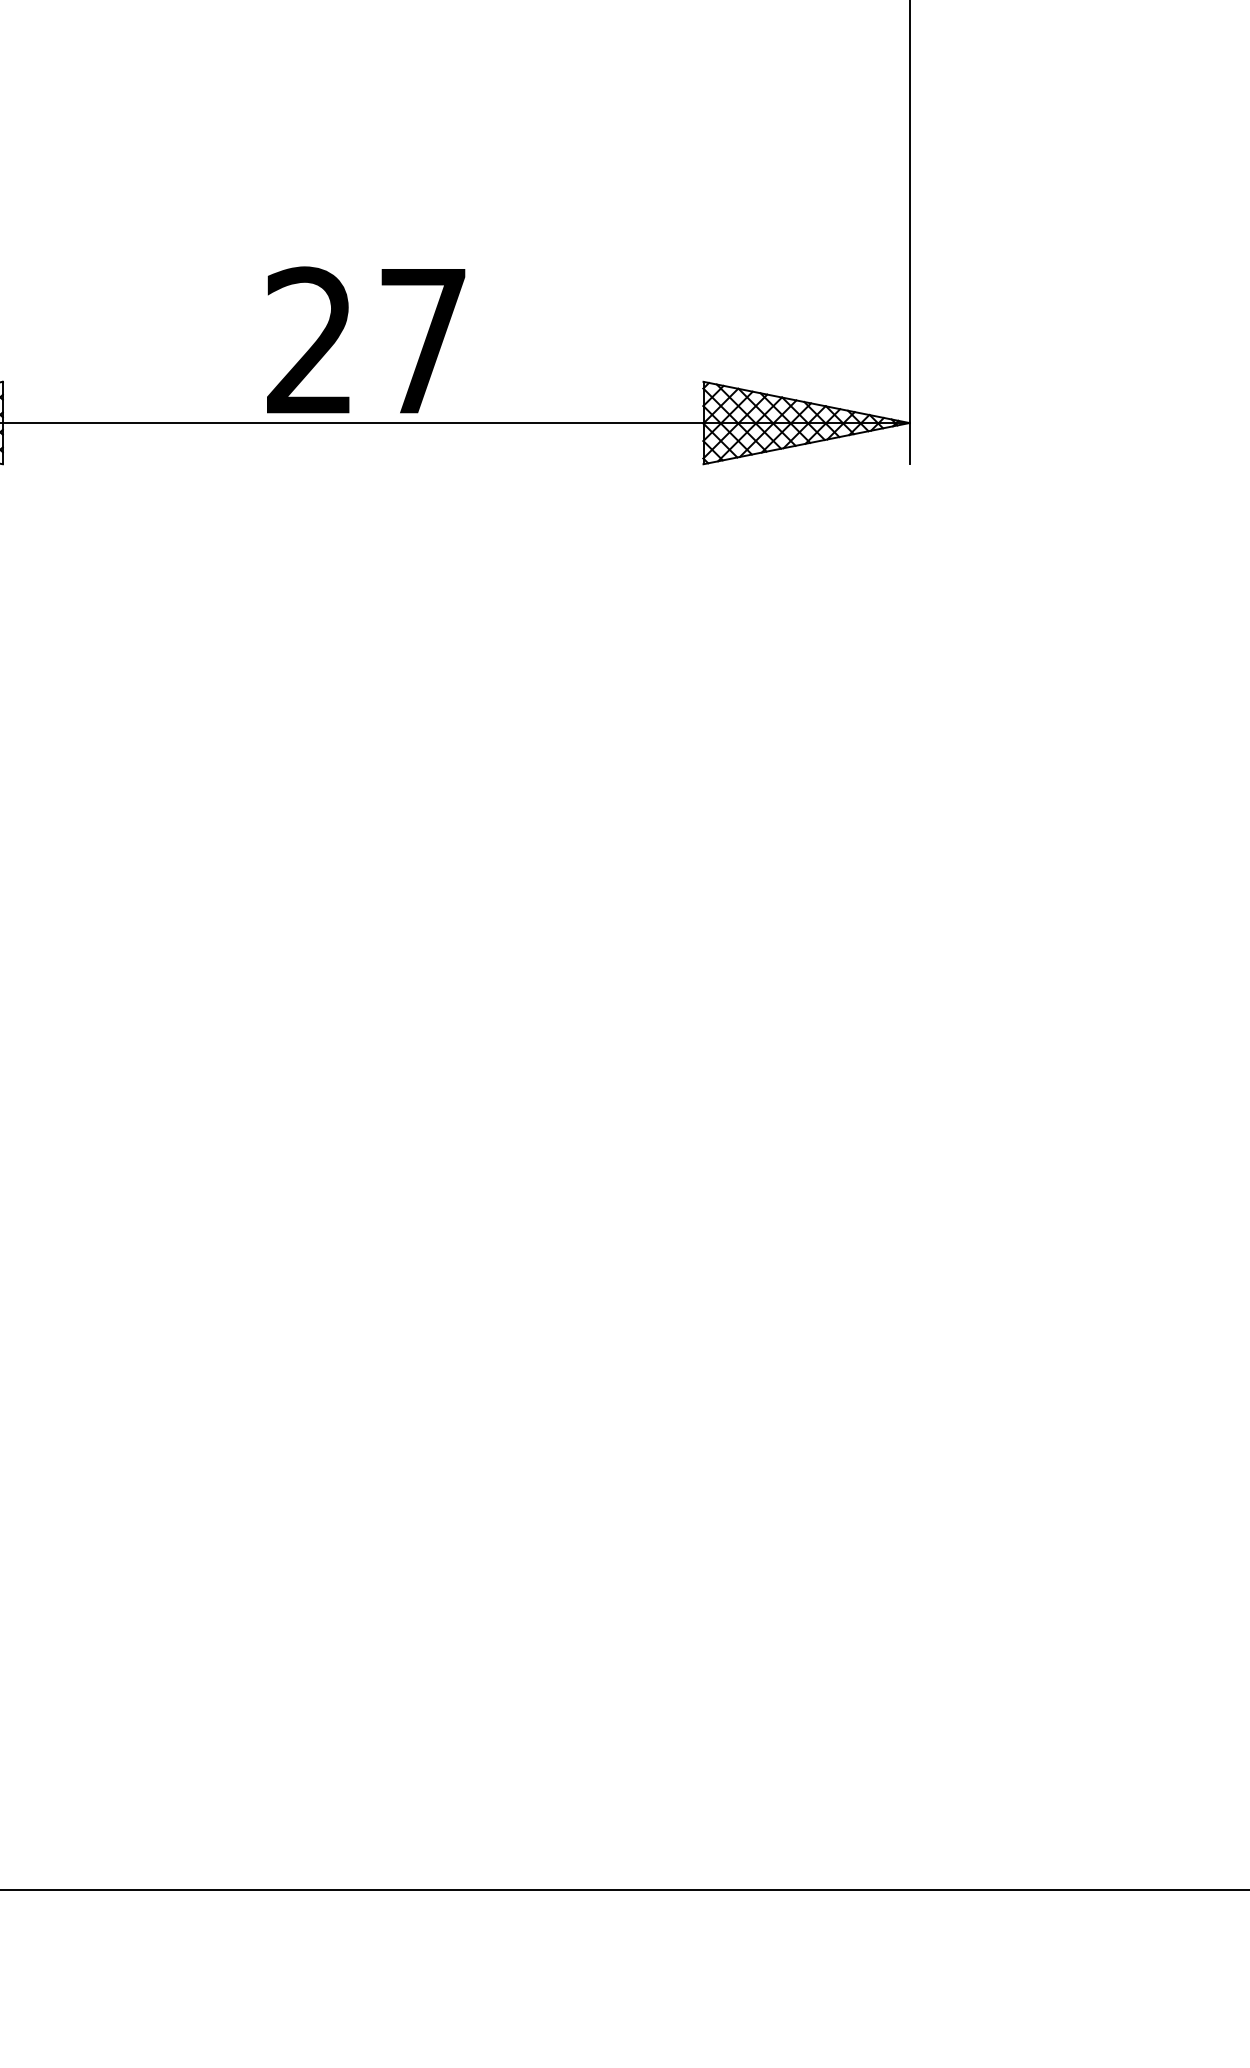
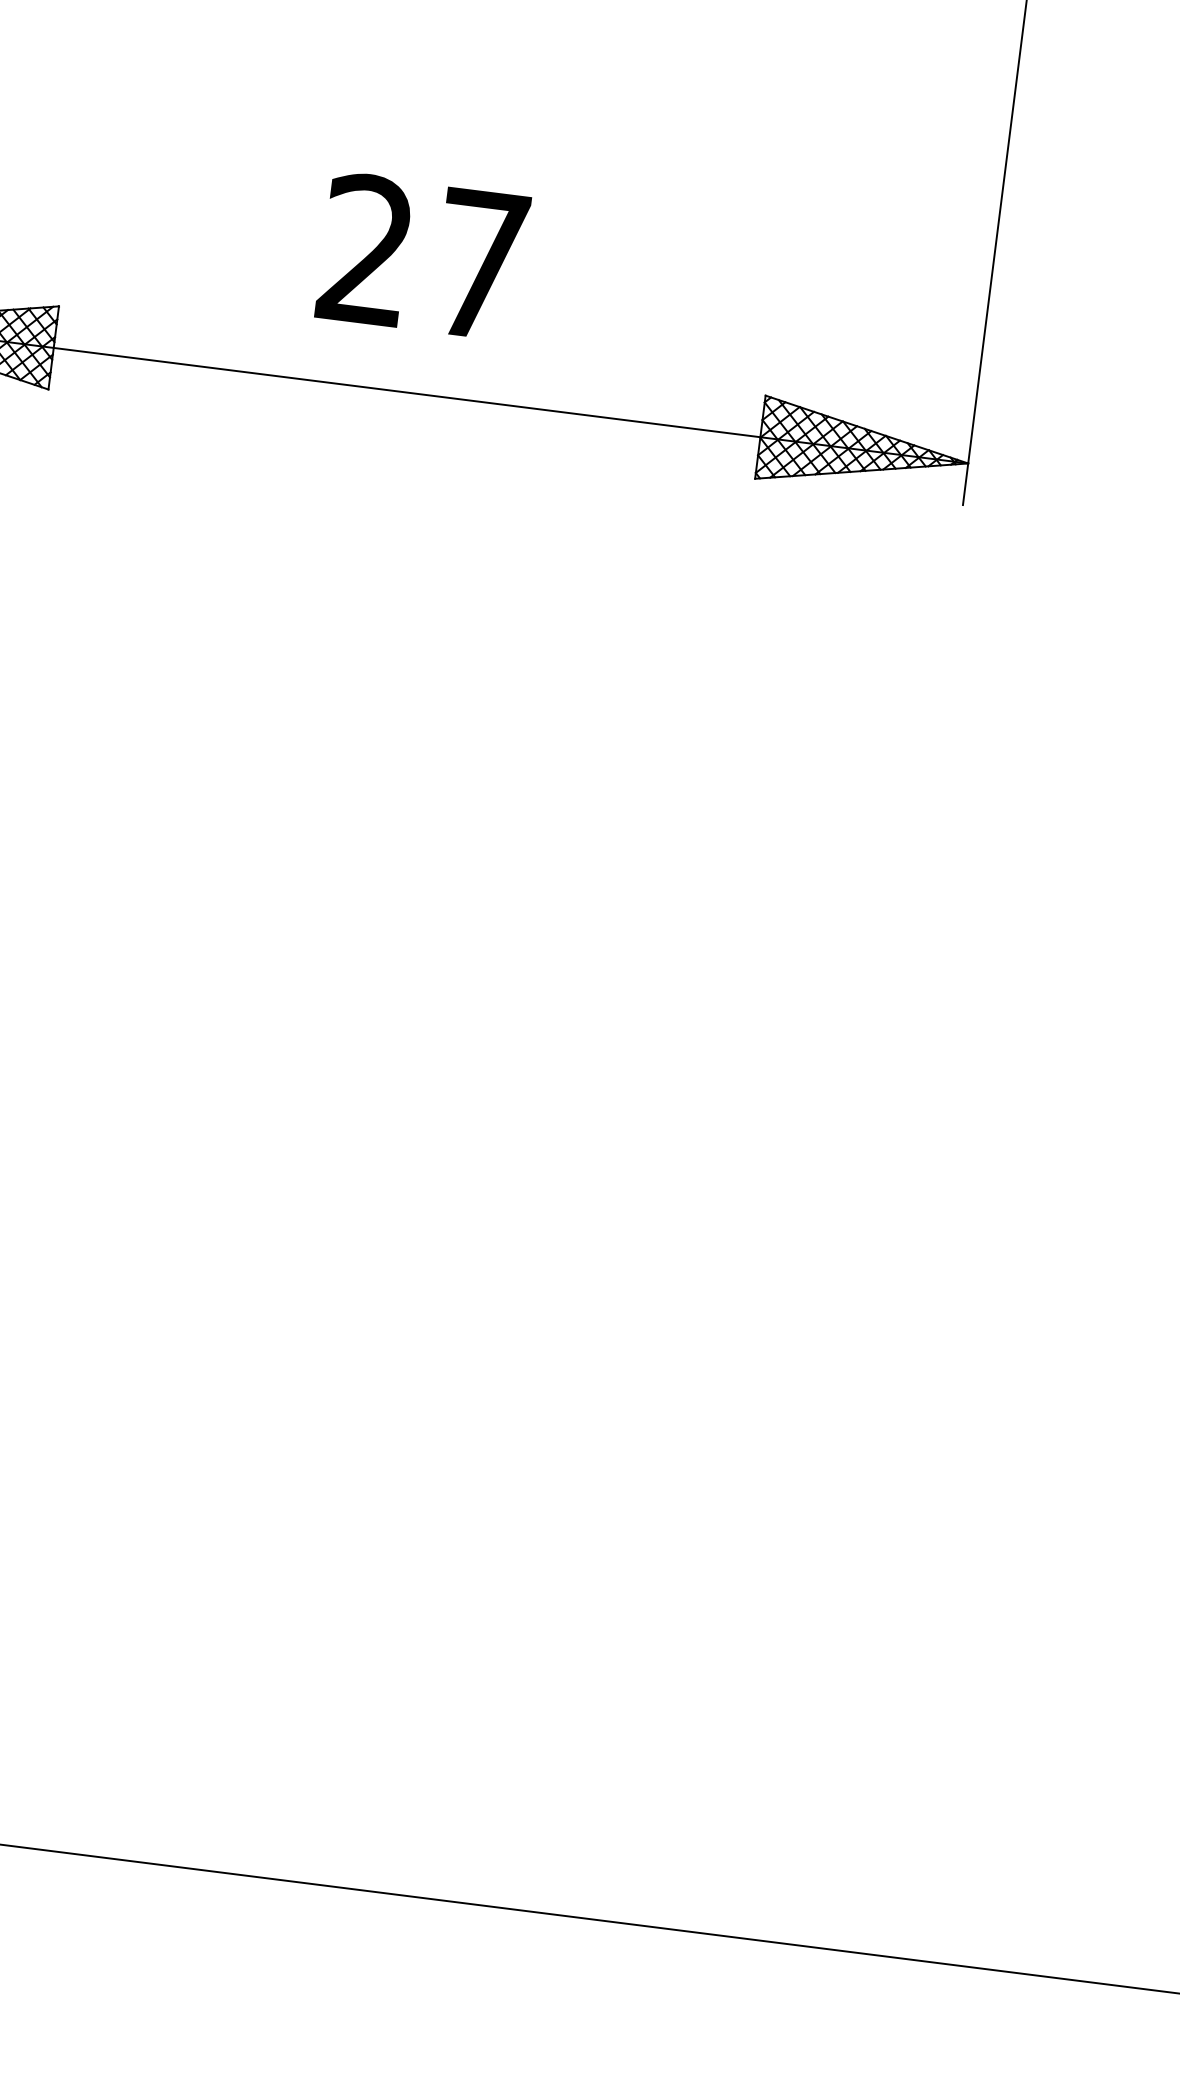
text: (366, 339) -> (423, 255), moved

